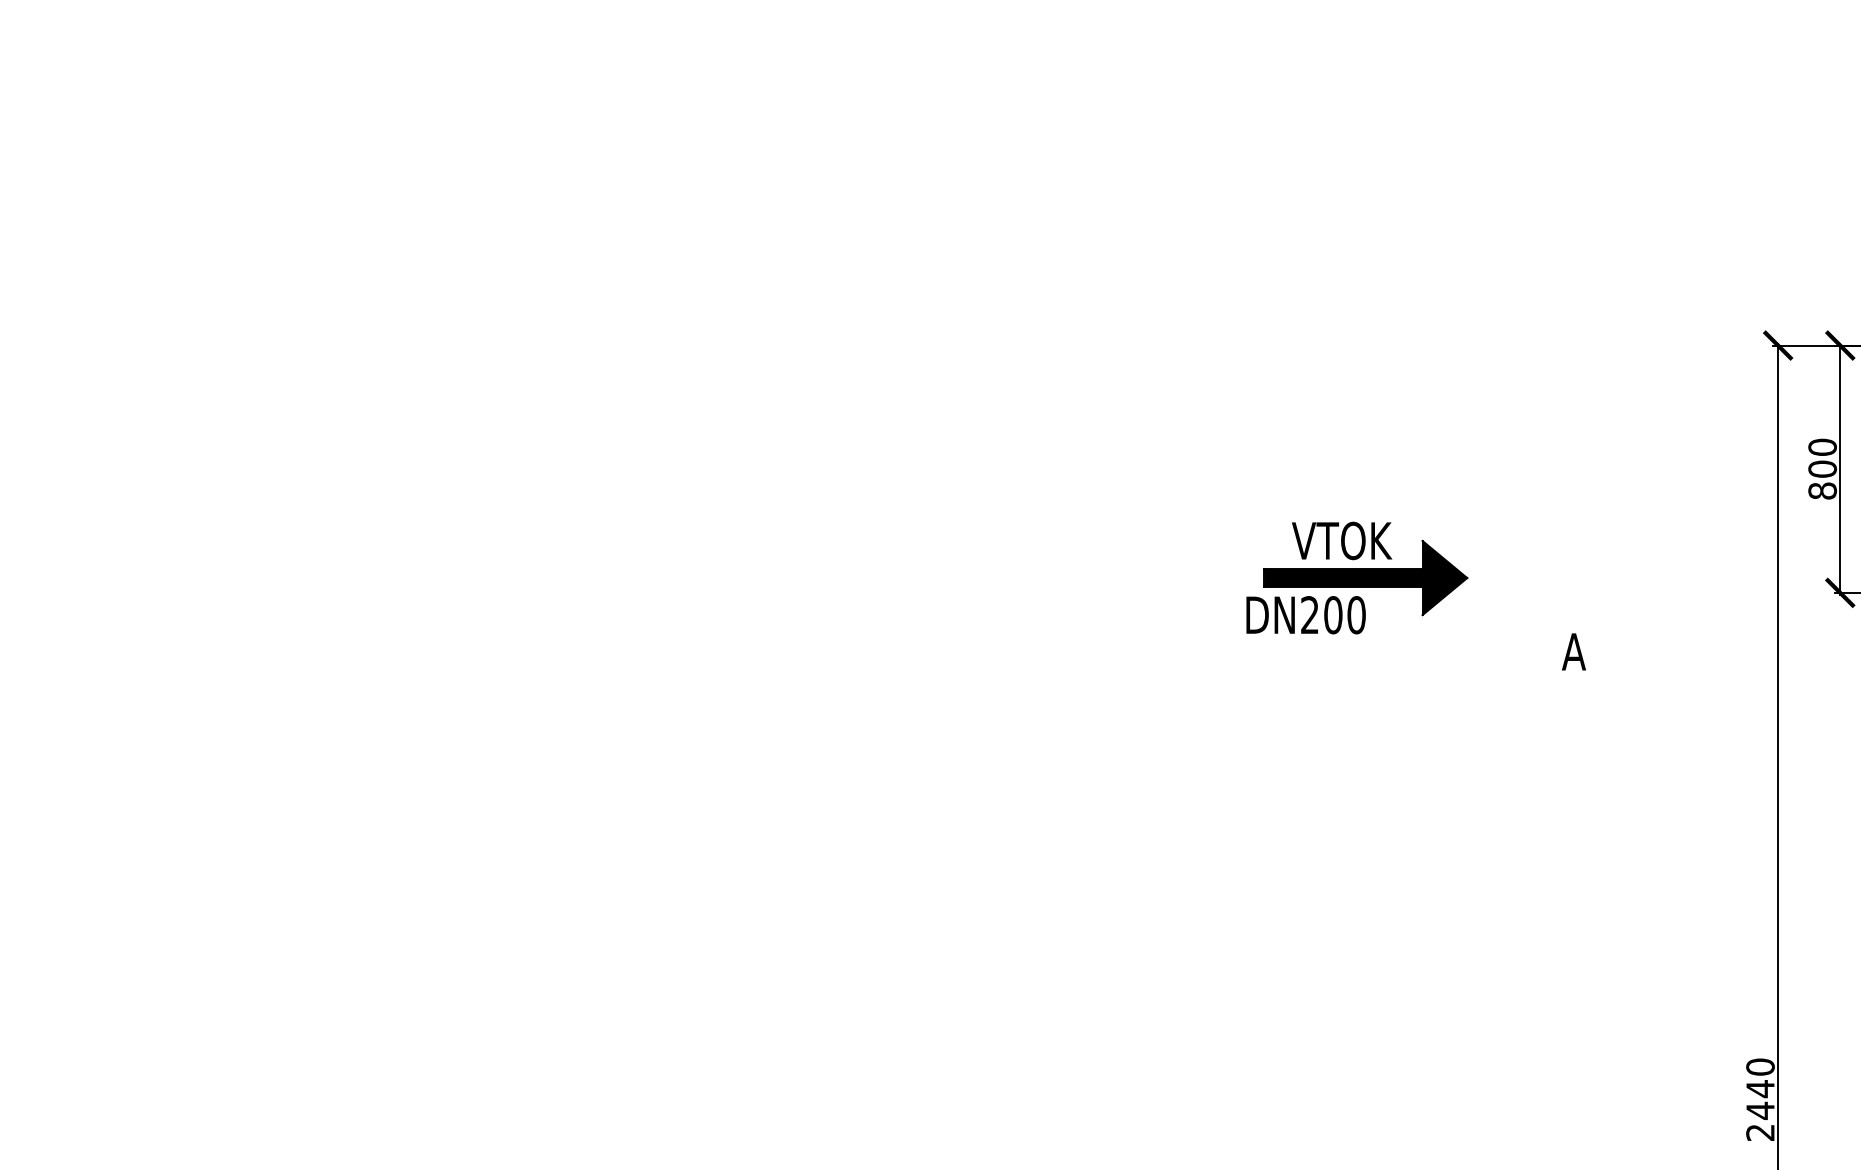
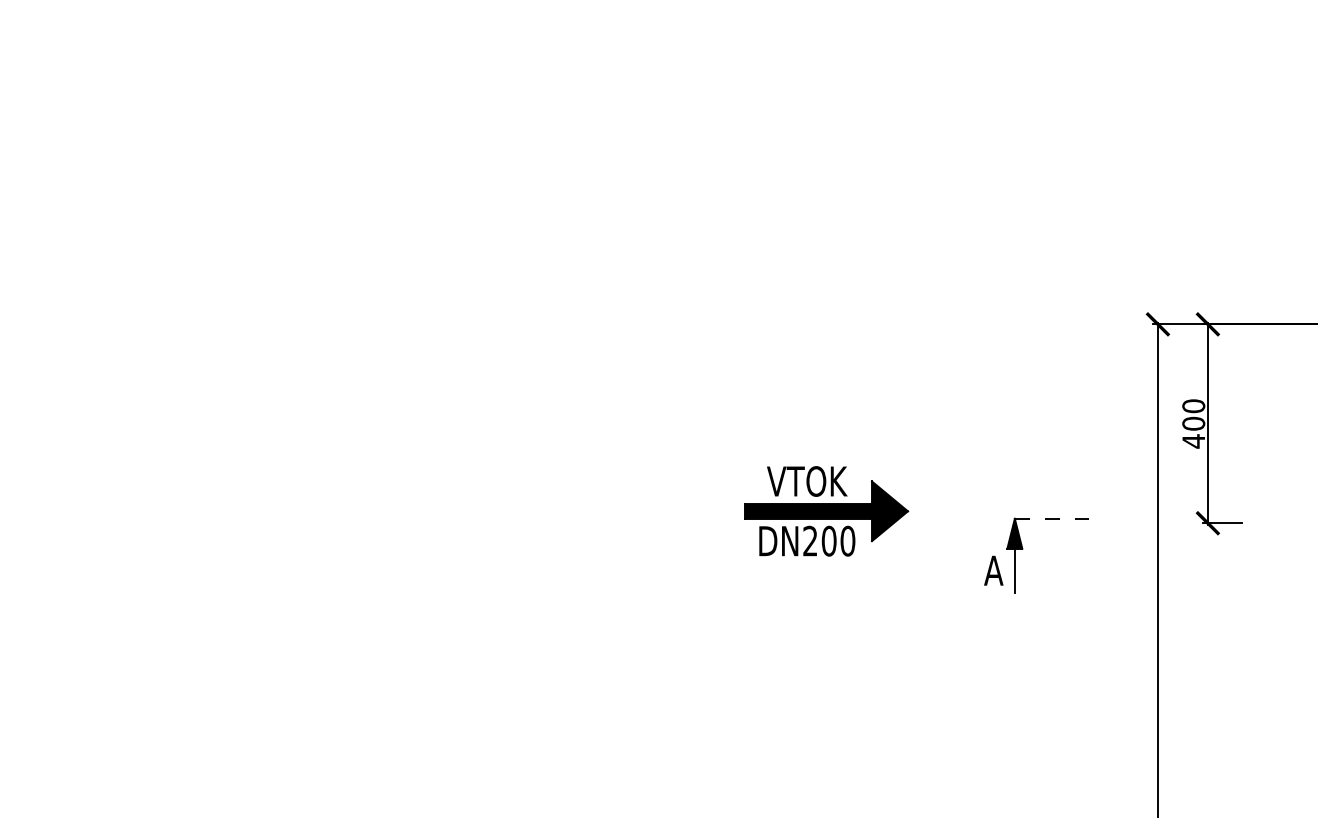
text: (1822, 491) -> (1193, 441), 800 -> 400
text: (1305, 615) -> (806, 541), moved
part: (1610, 625) -> (1023, 549), added

